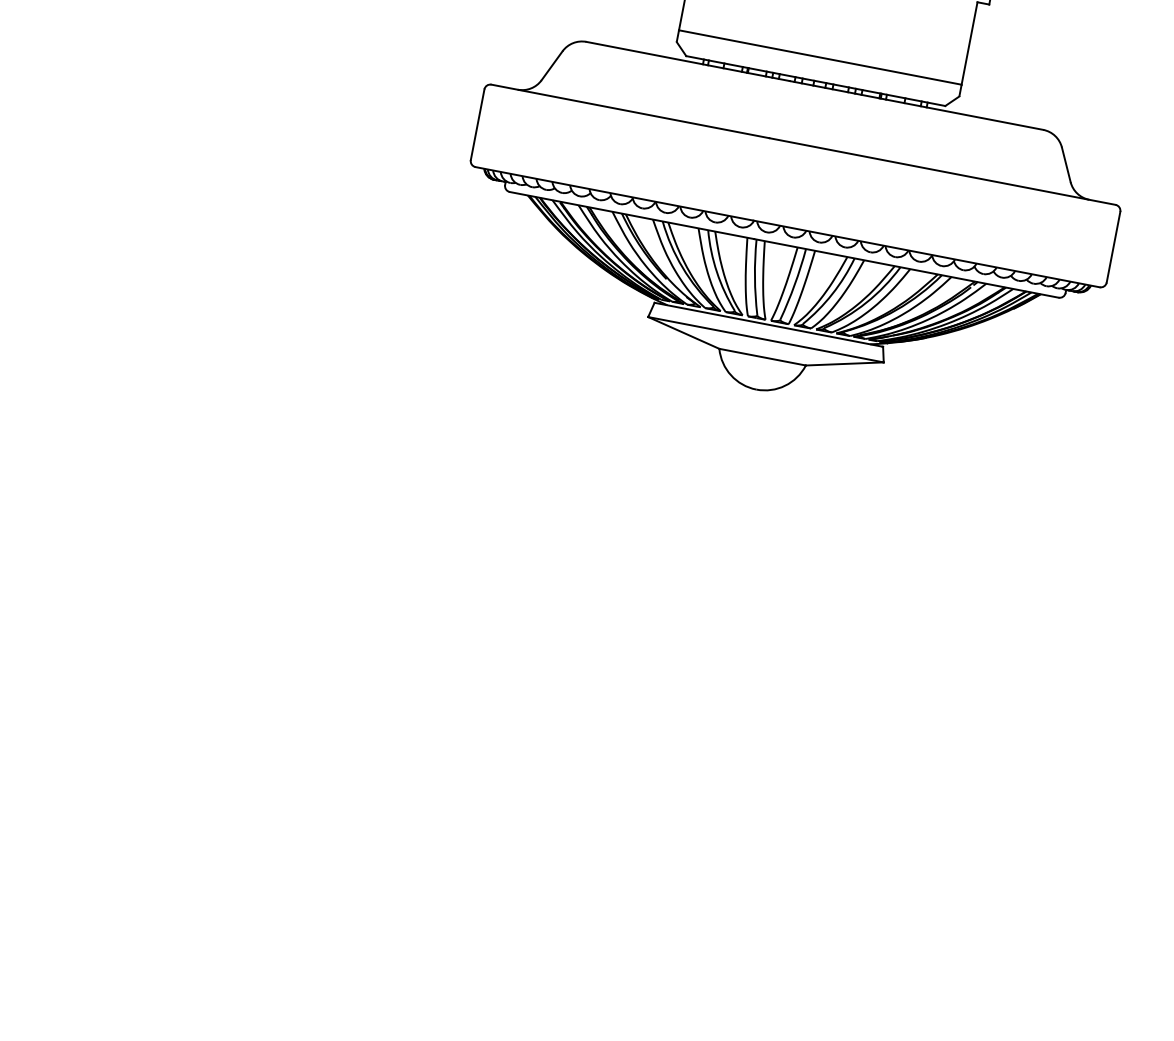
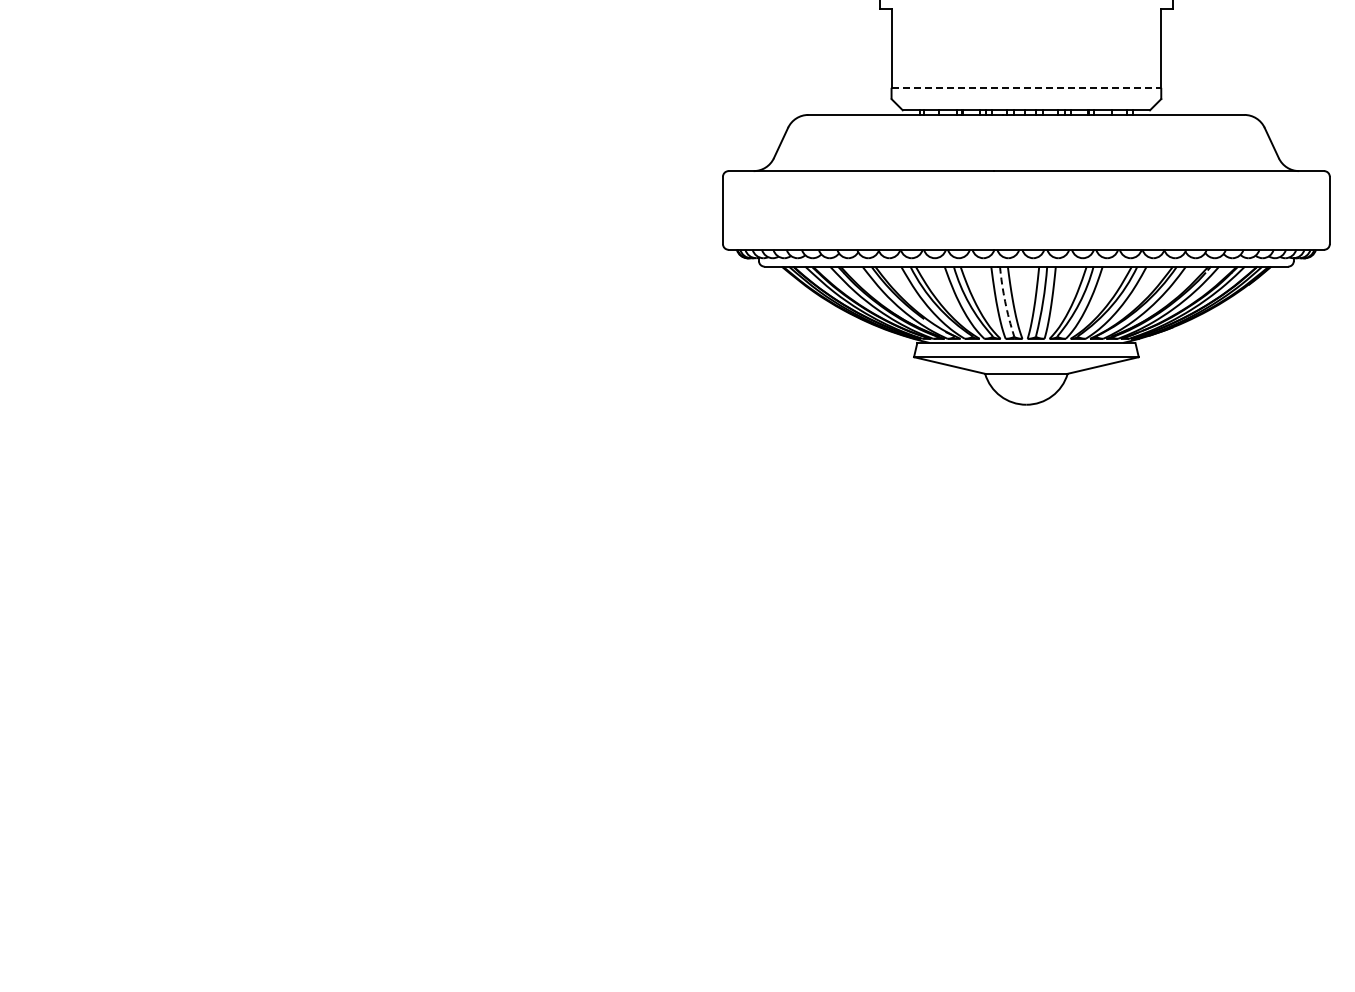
line: (820, 57) -> (1026, 87), solid -> dashed
arc: (755, 277) -> (1005, 301), solid -> dashed

